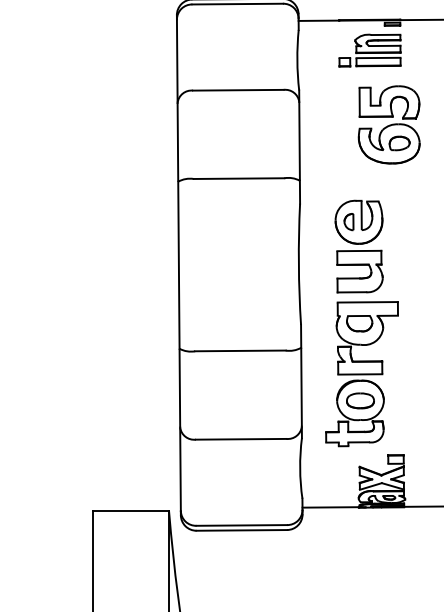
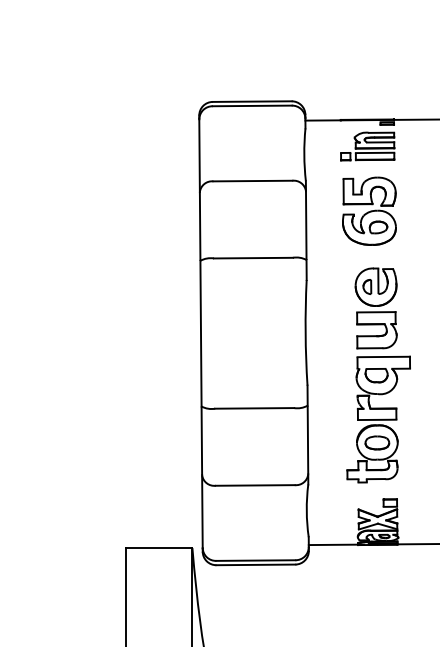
part: (389, 124) -> (369, 210), moved
part: (361, 323) -> (378, 375), moved

